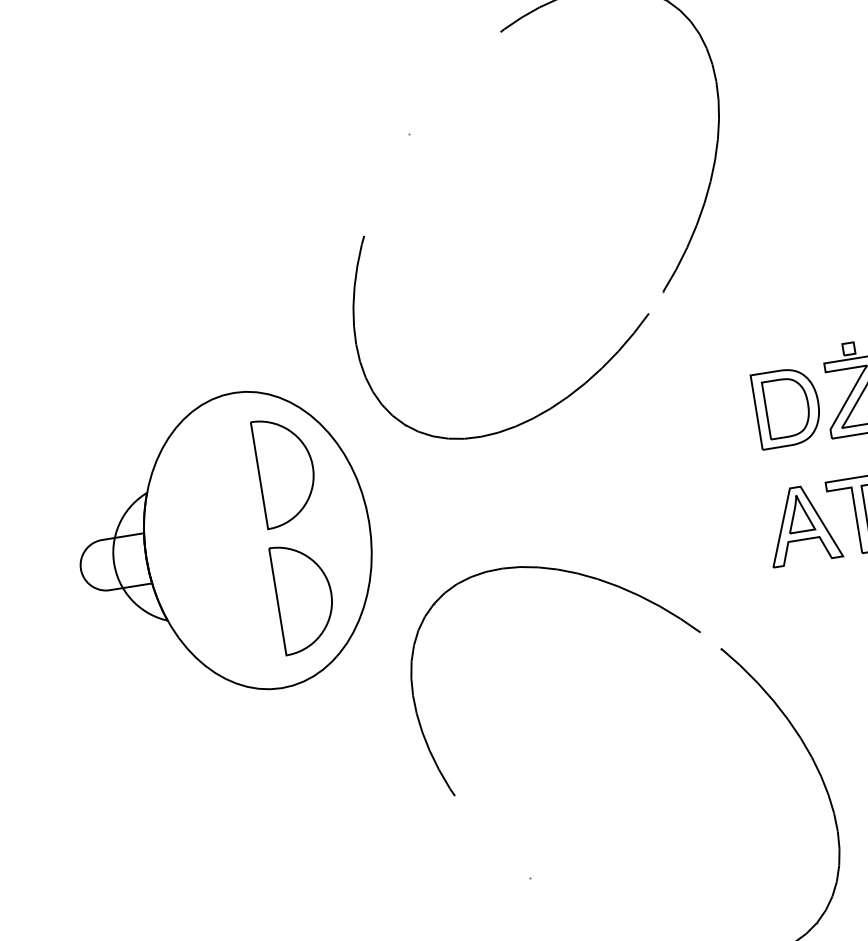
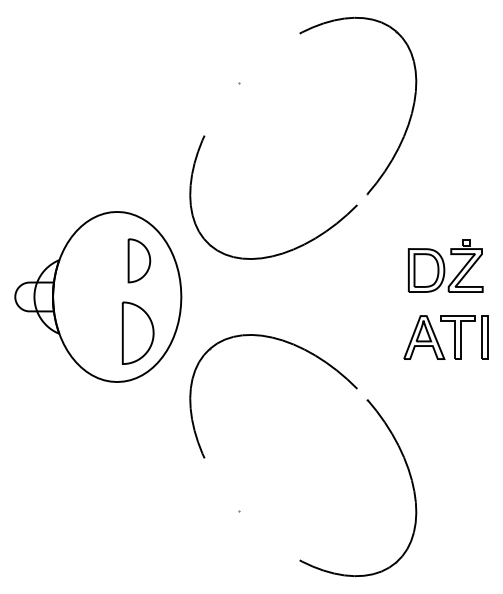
part: (286, 470) -> (139, 260), size x0.7

